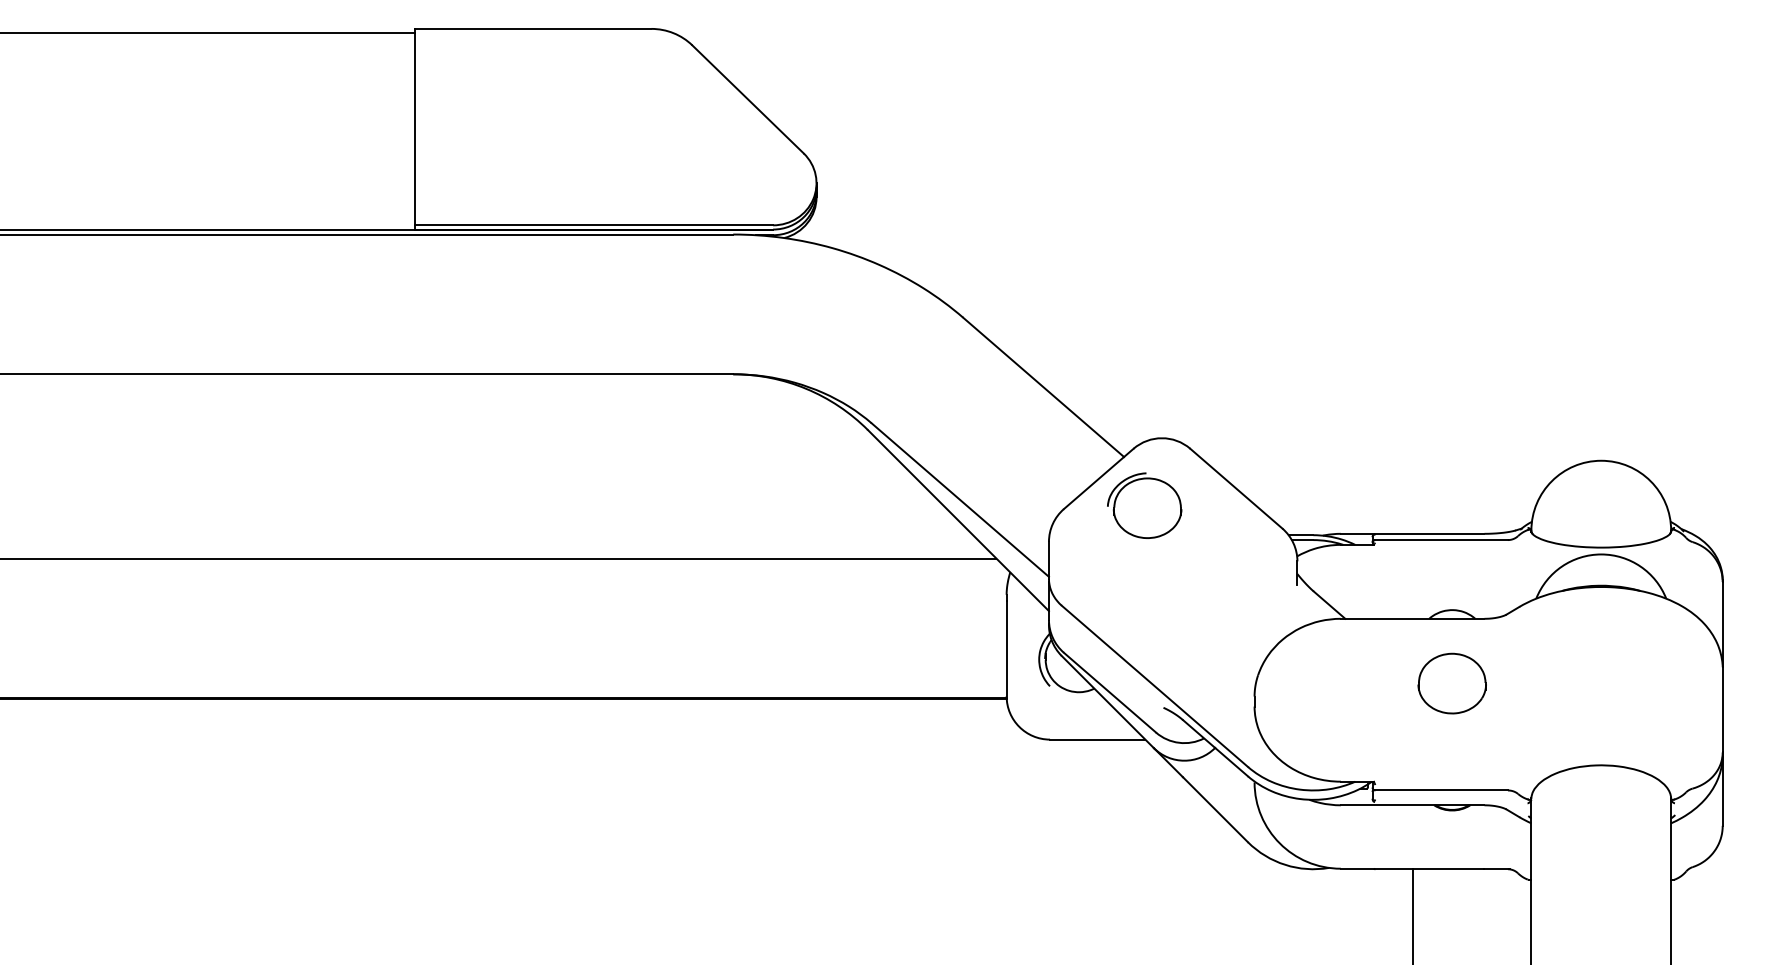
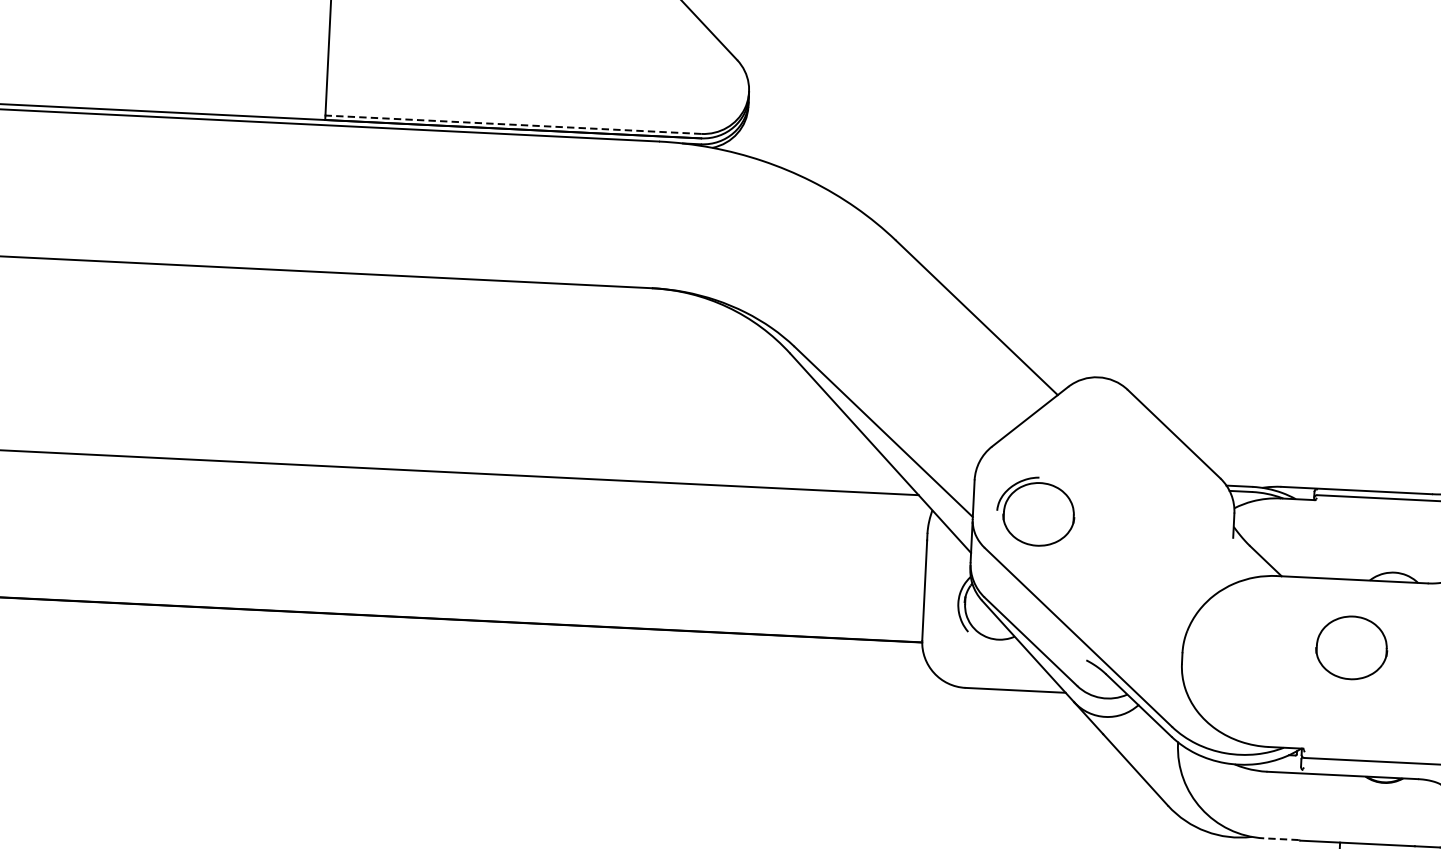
line: (593, 225) -> (512, 124), solid -> dashed
part: (1144, 505) -> (1035, 511), moved
part: (1451, 683) -> (1350, 647), moved
line: (1356, 868) -> (1280, 838), solid -> dashed

